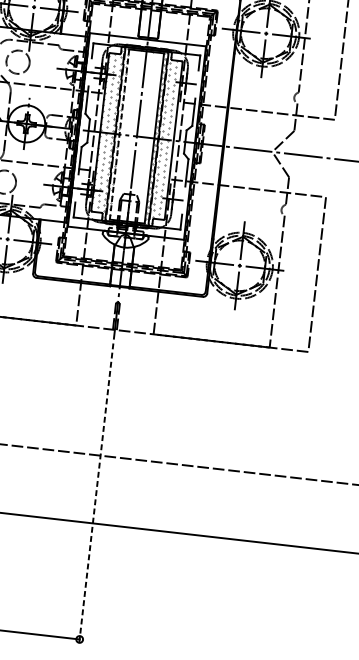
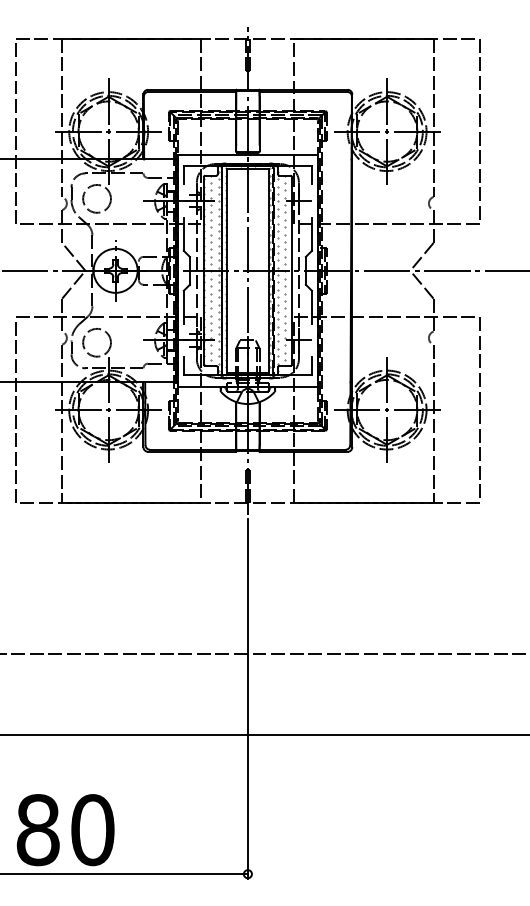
line: (119, 135) -> (227, 271), dashed -> solid
line: (96, 492) -> (247, 698), dashed -> solid

